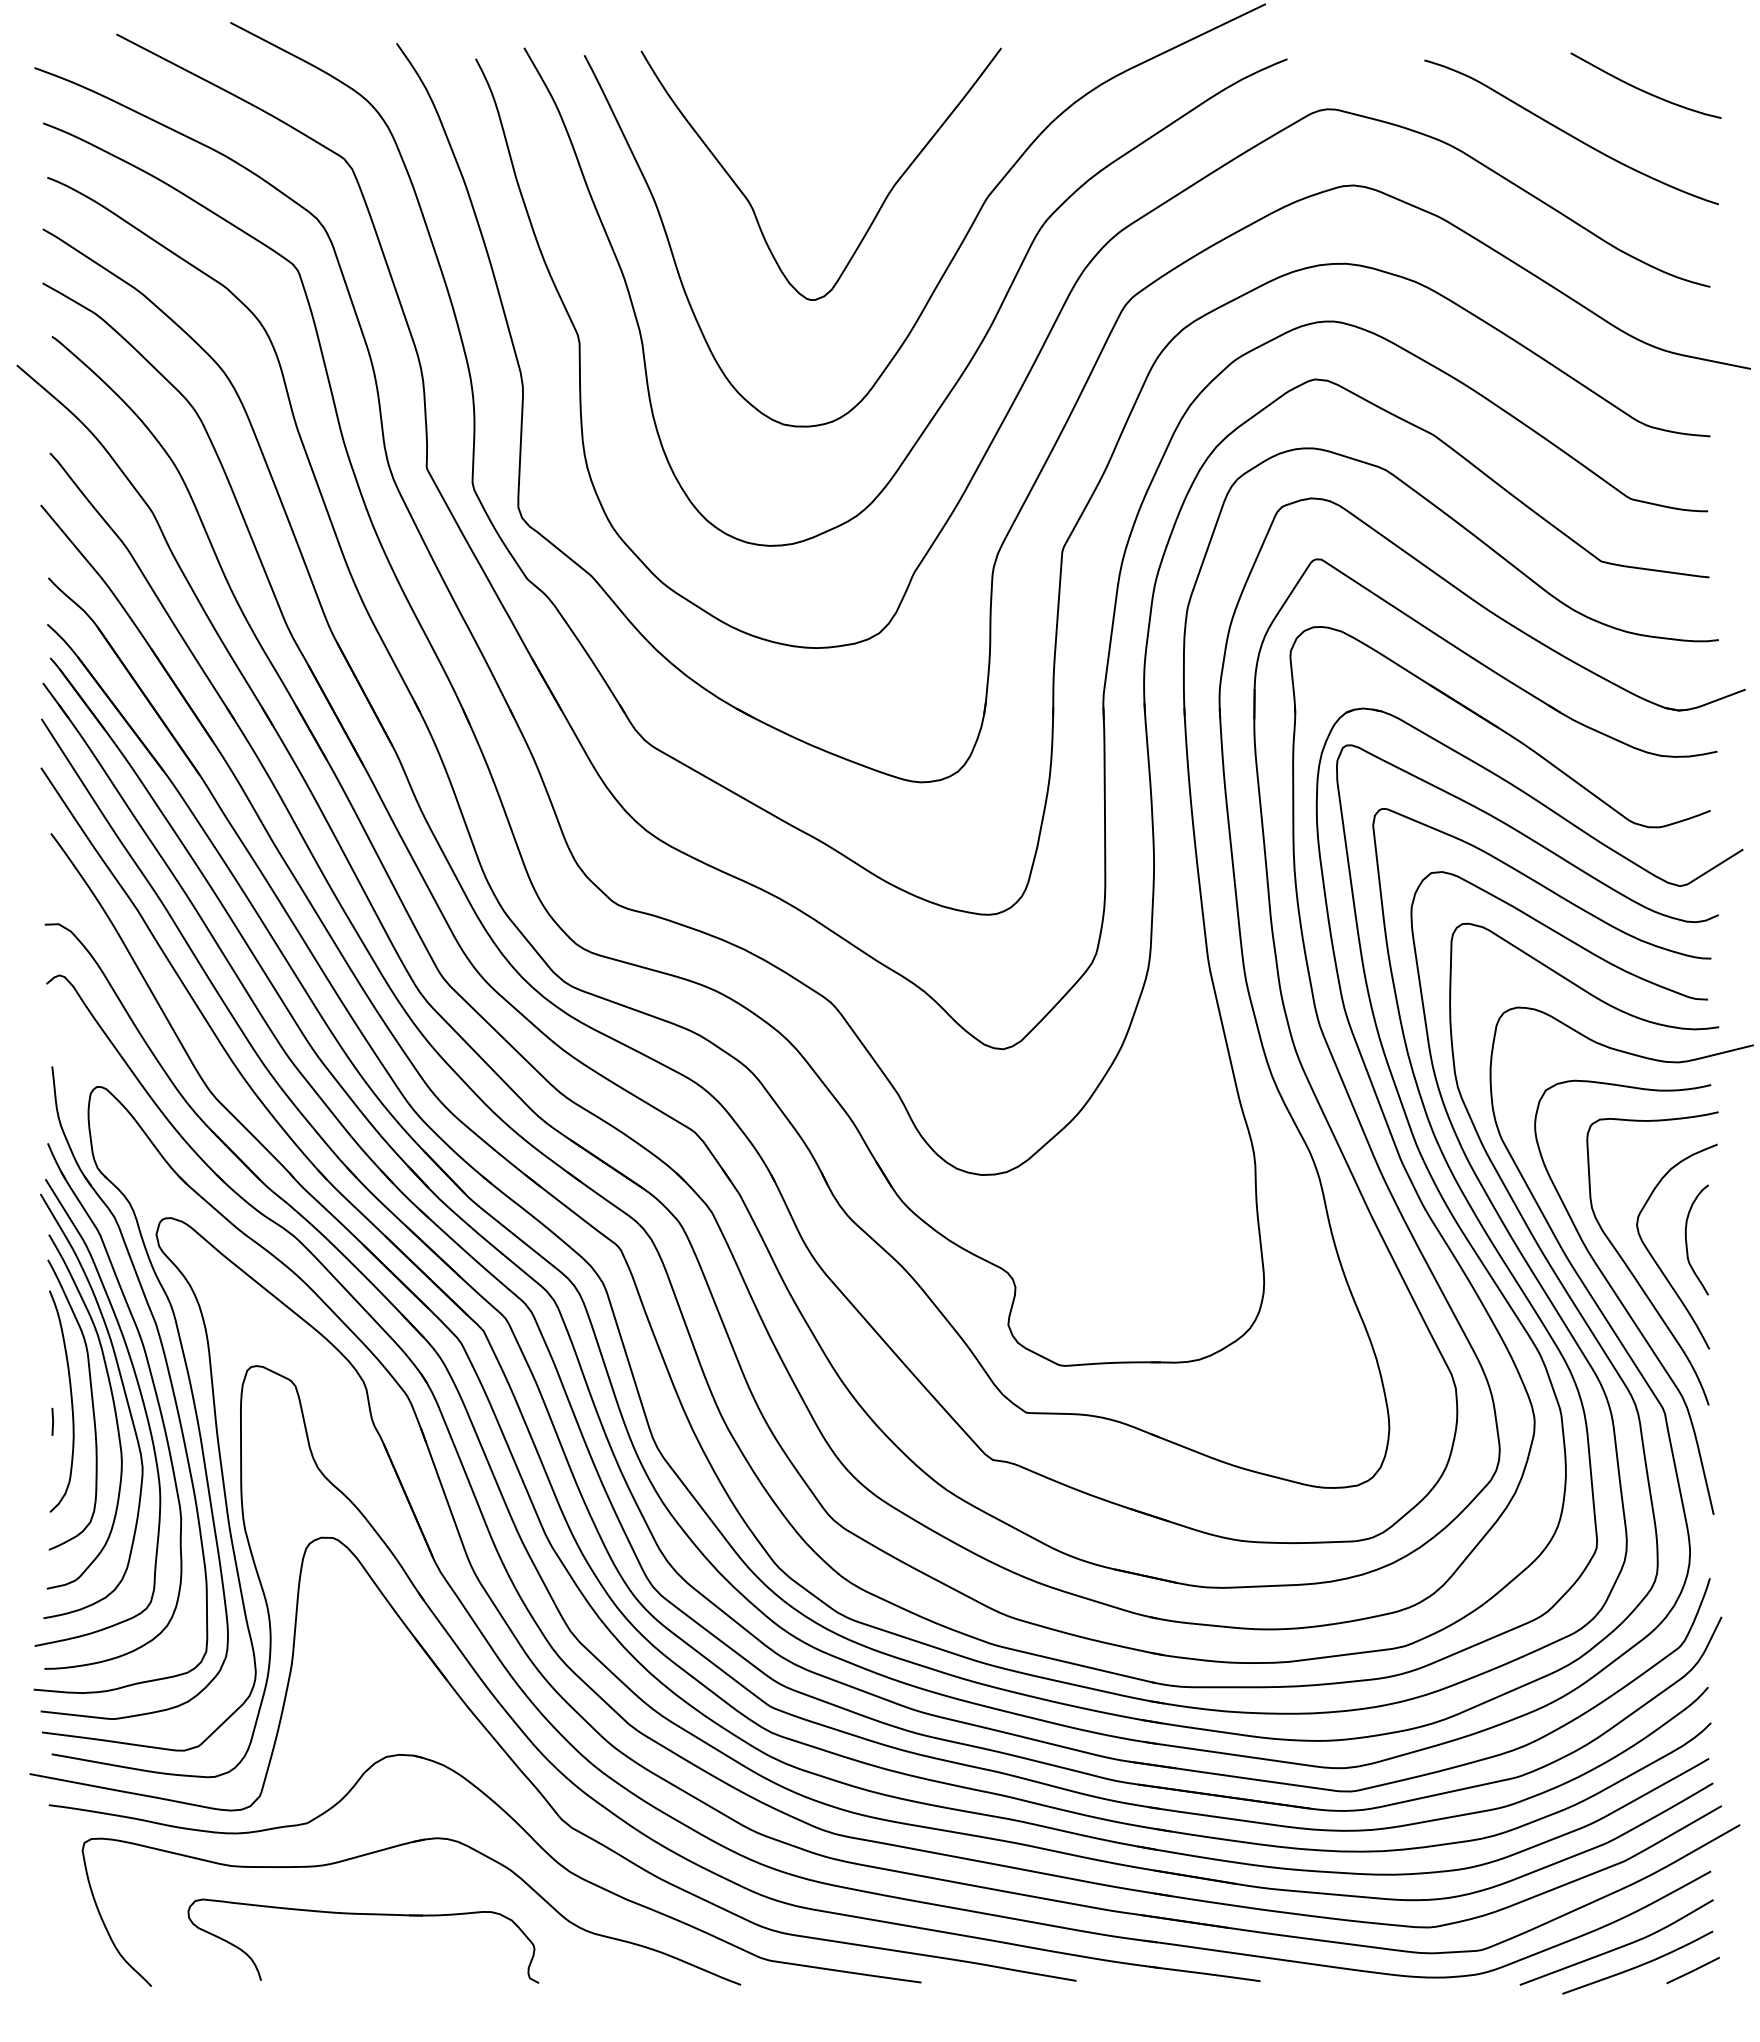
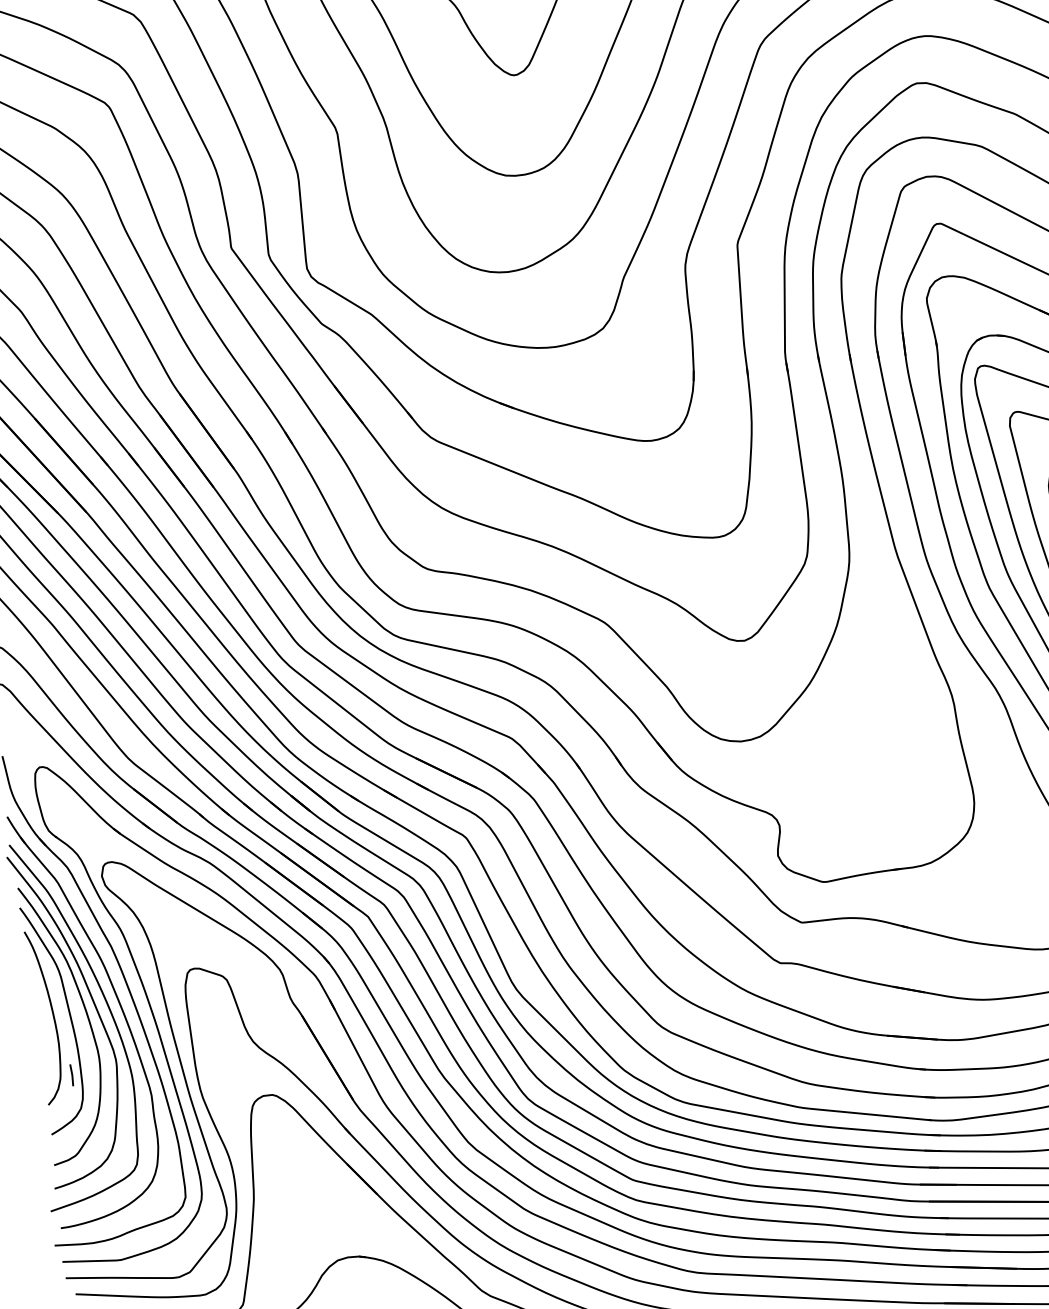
line: (52, 1421) -> (71, 1075), moved

